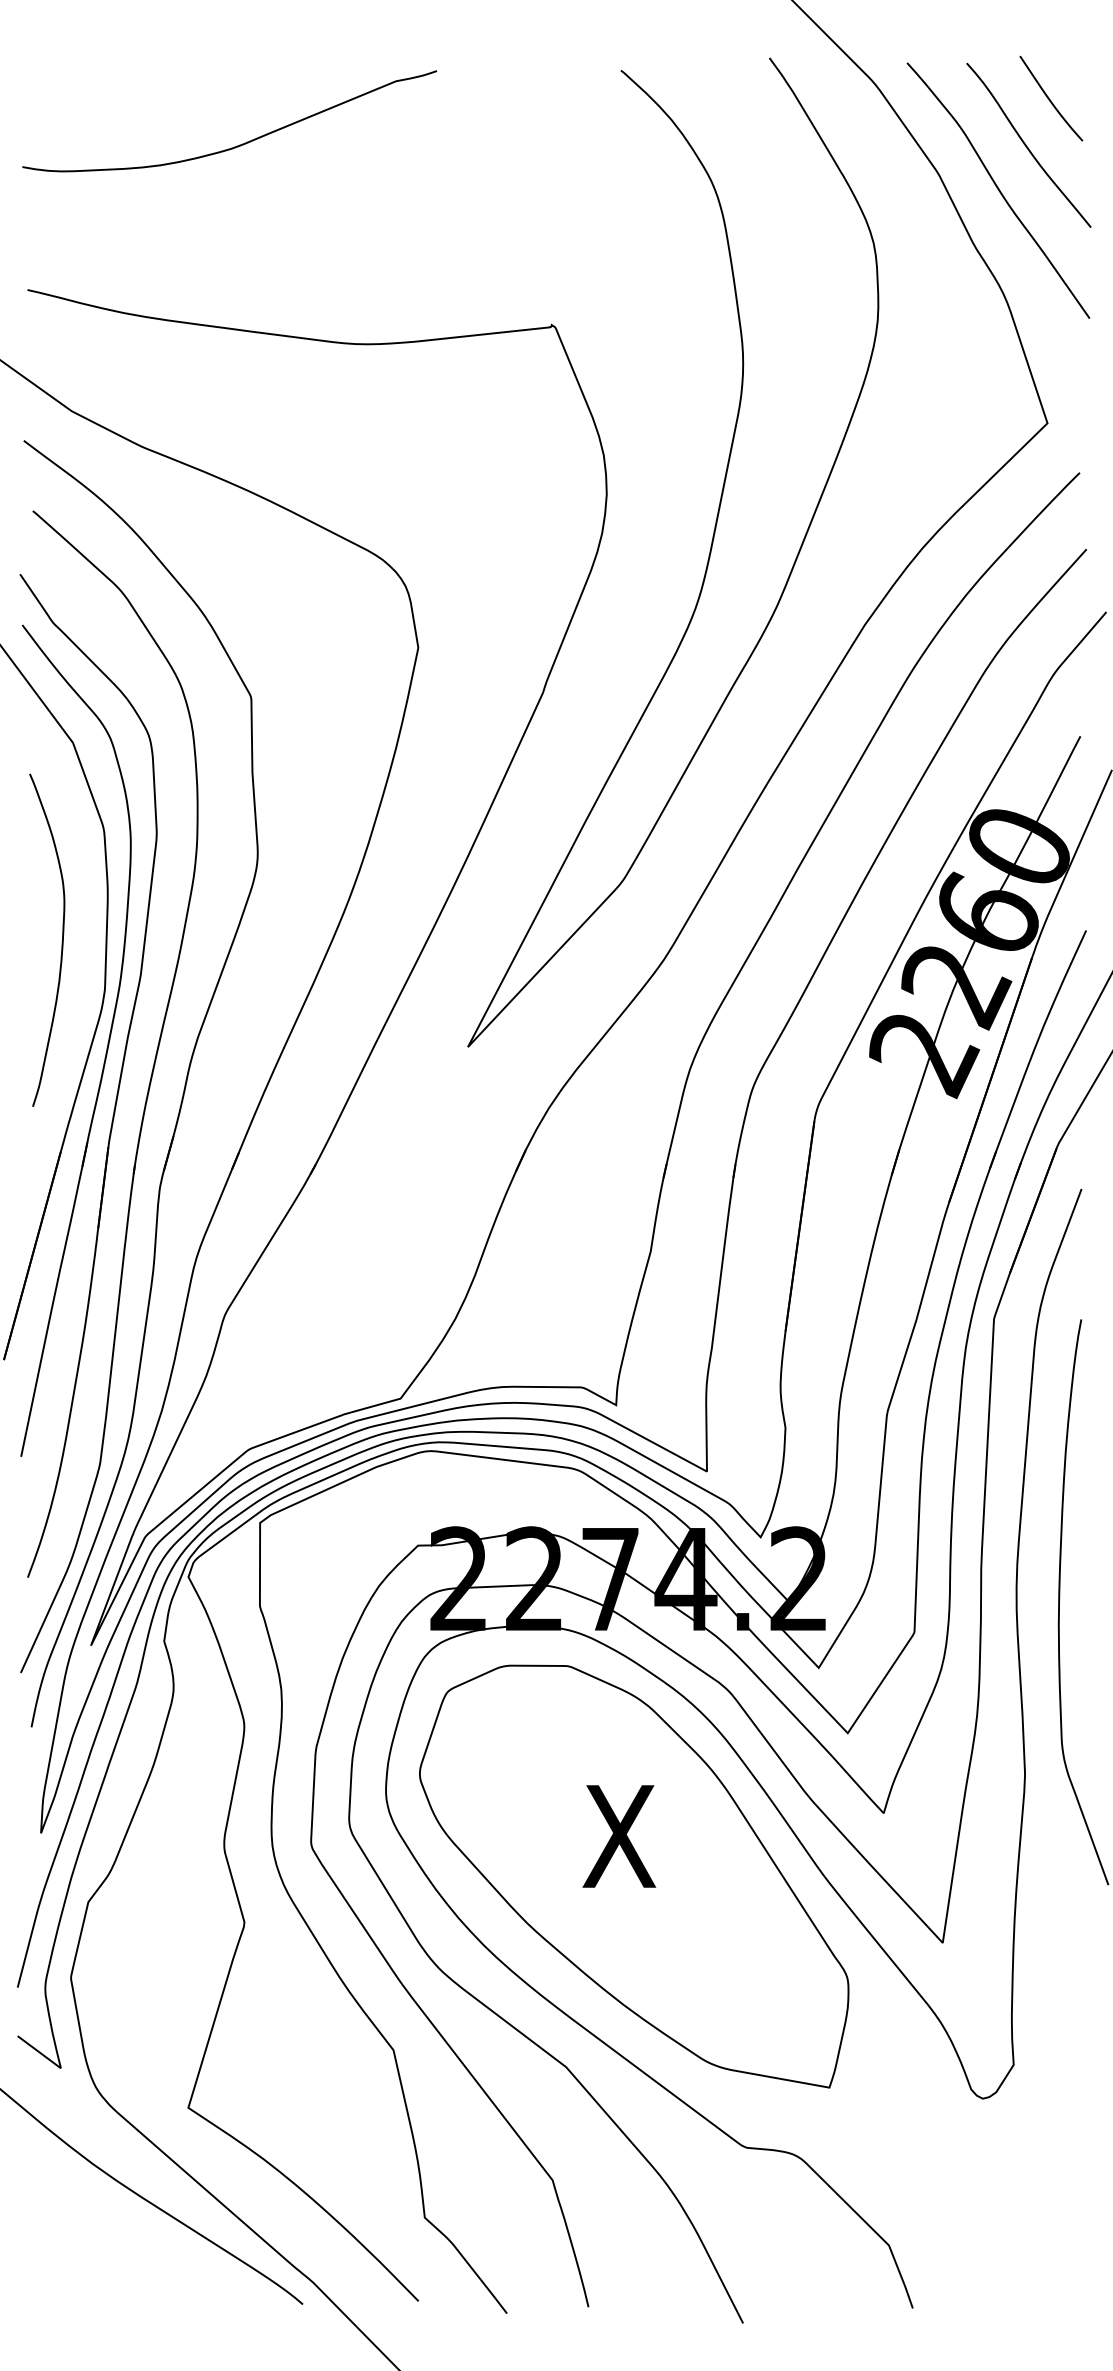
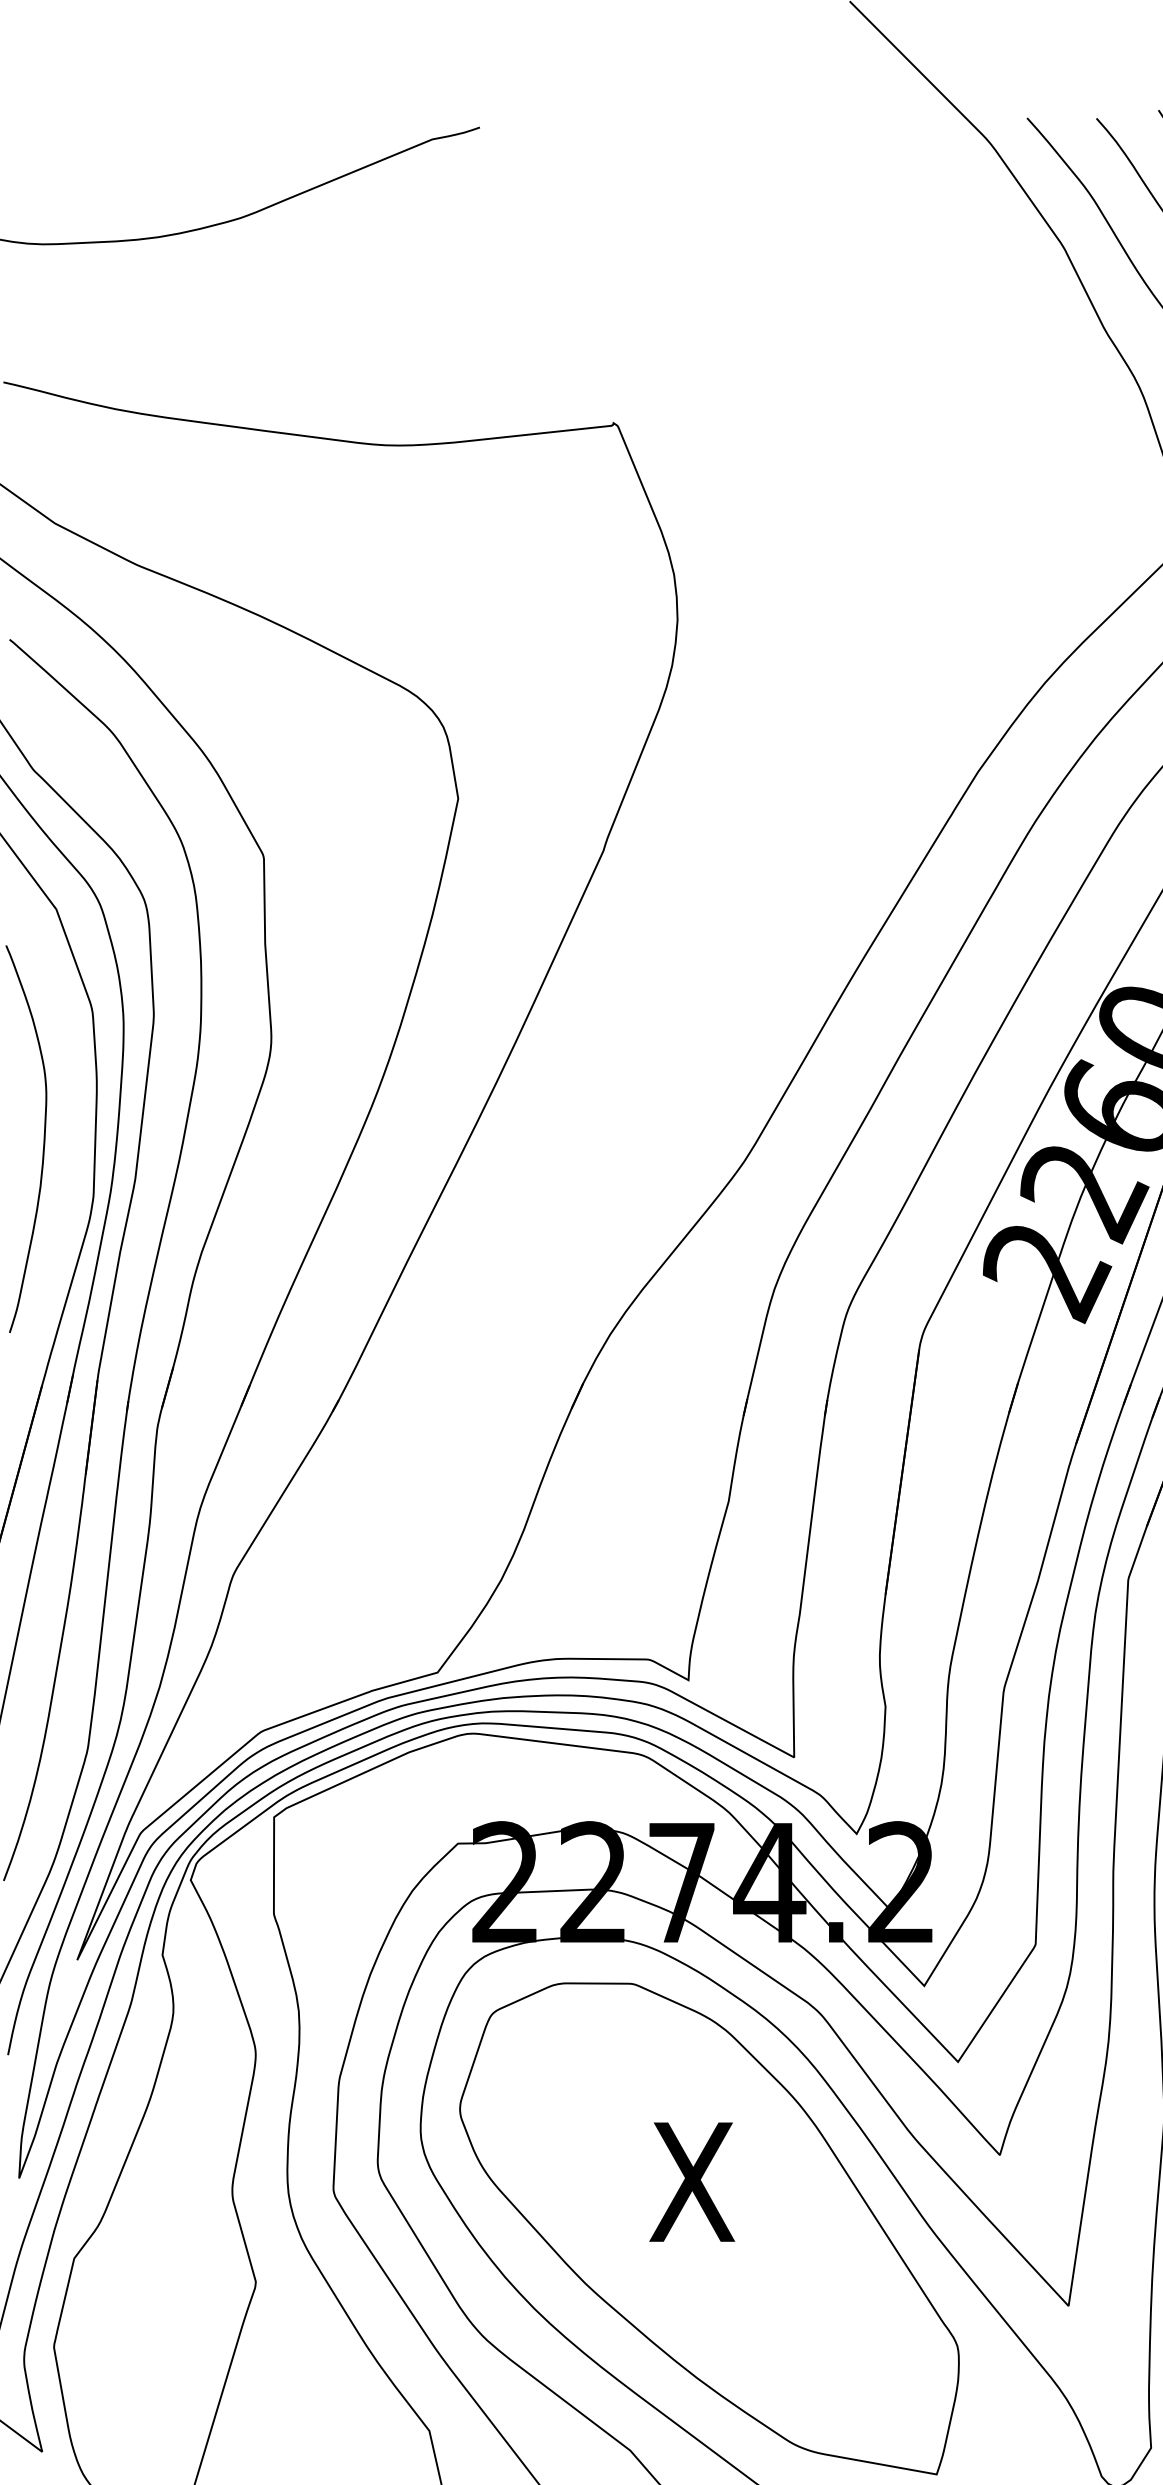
curve: (707, 560) -> (794, 697), removed

